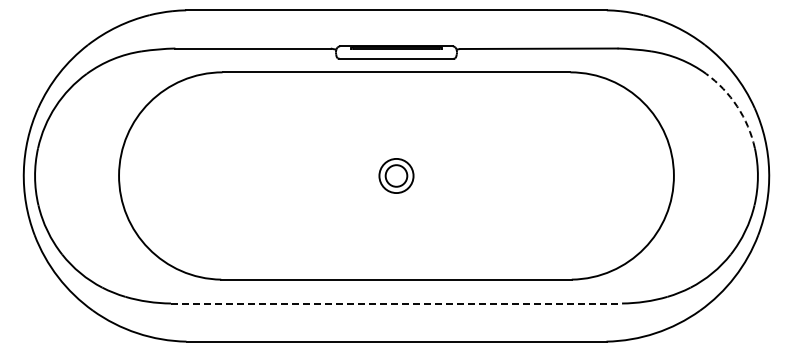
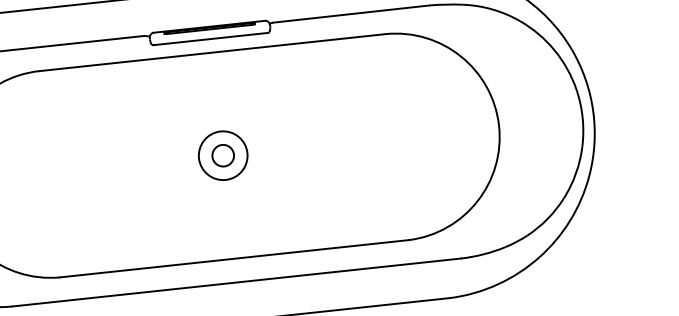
arc: (737, 106) -> (554, 50), dashed -> solid
circle: (396, 175) -> (223, 155), size x1.43
line: (396, 303) -> (236, 282), dashed -> solid

